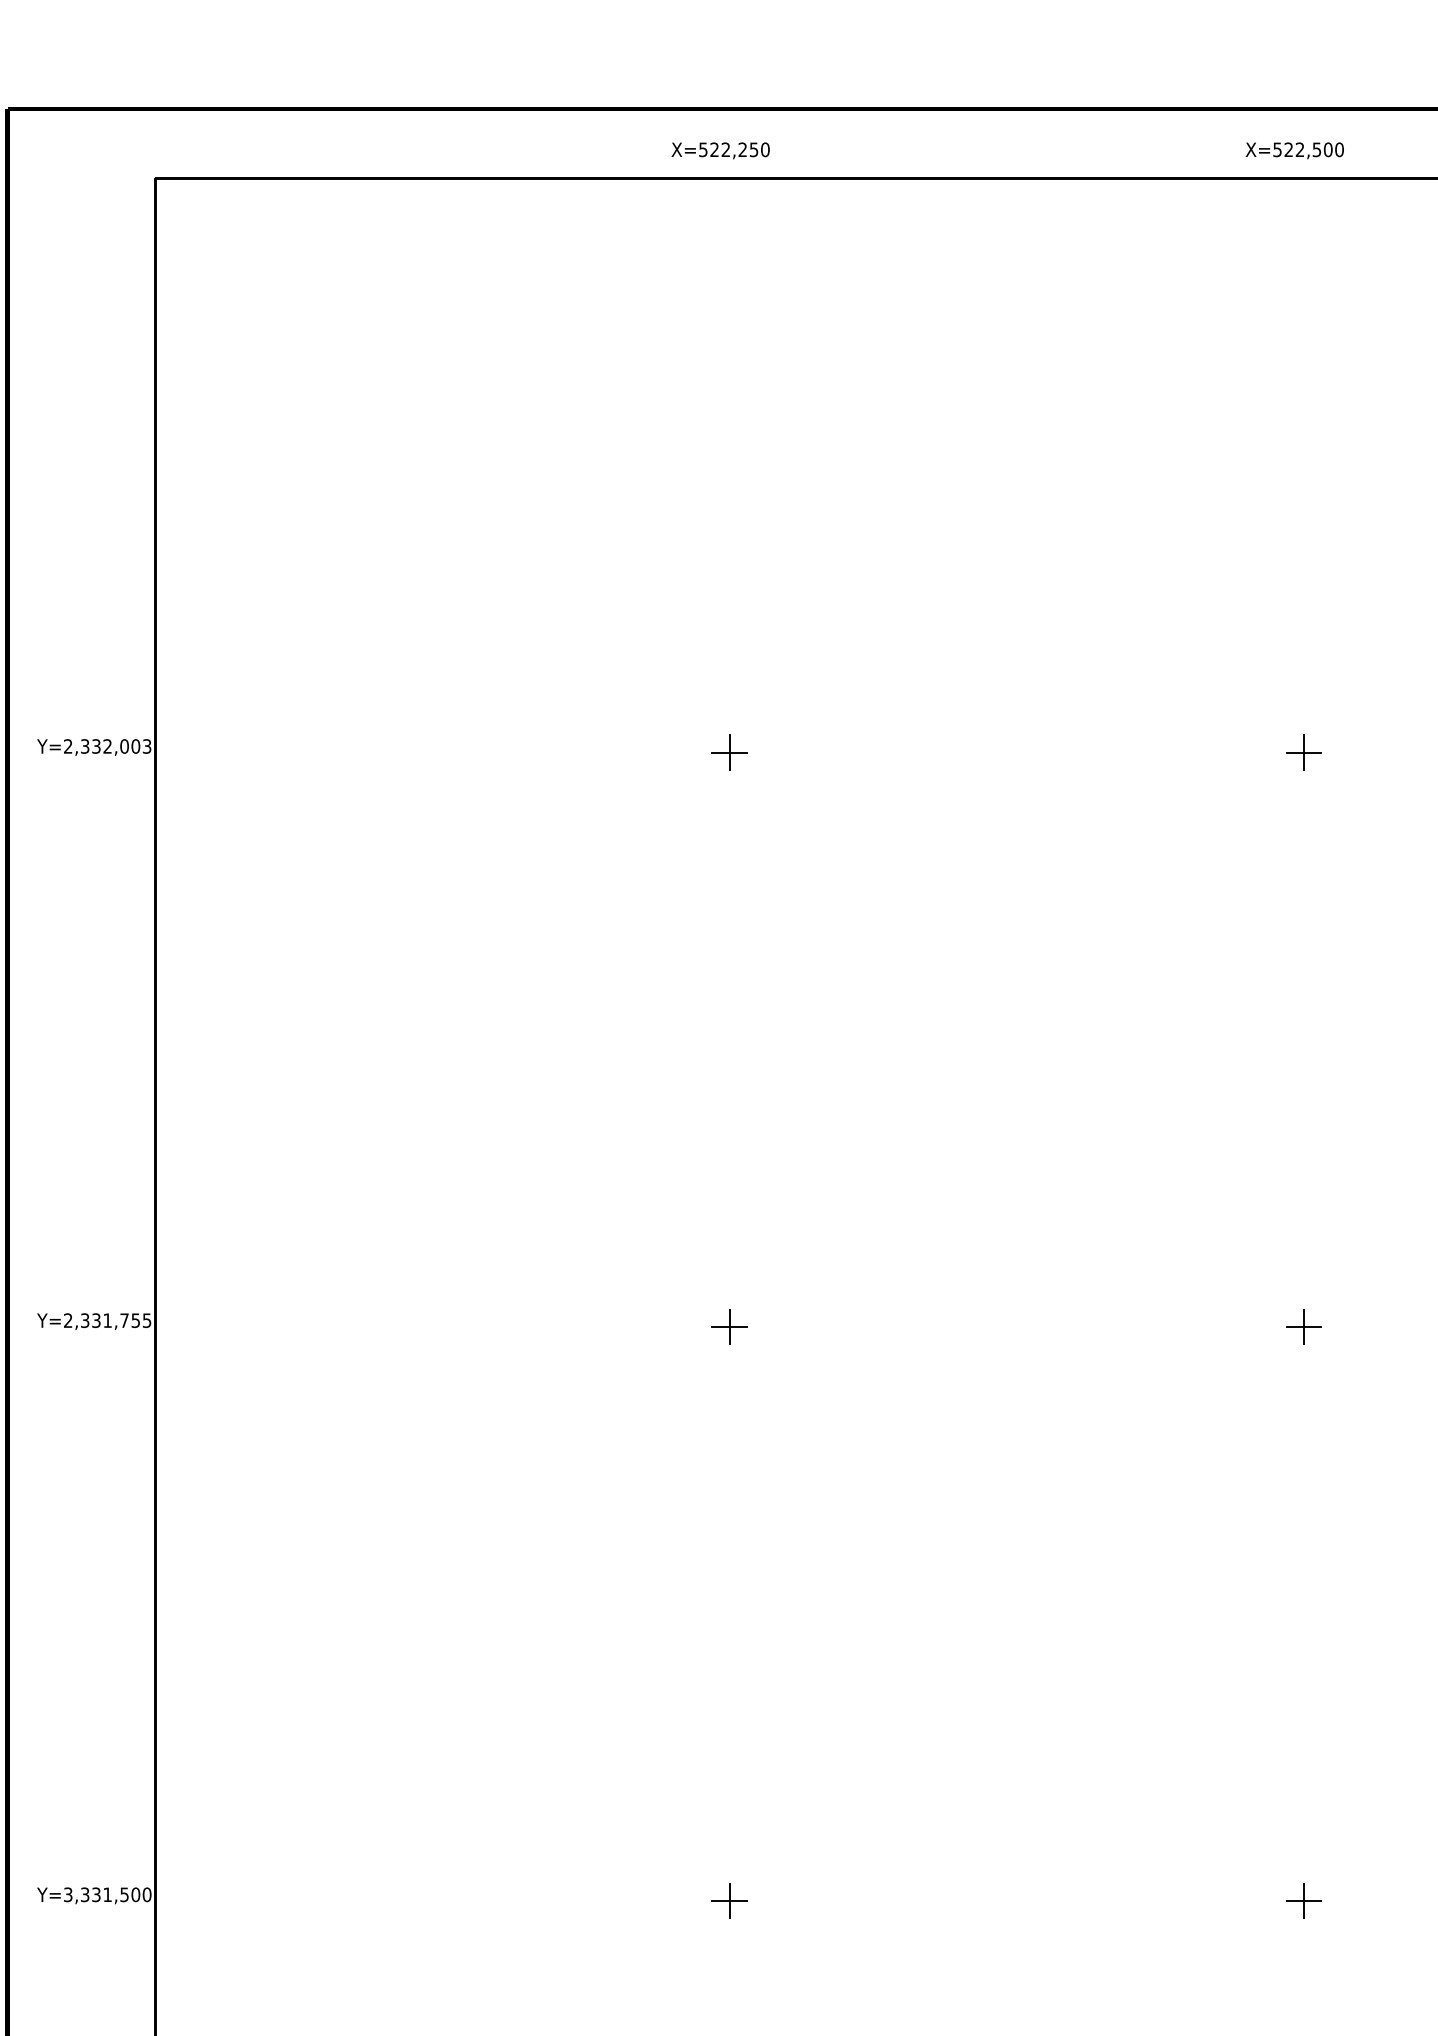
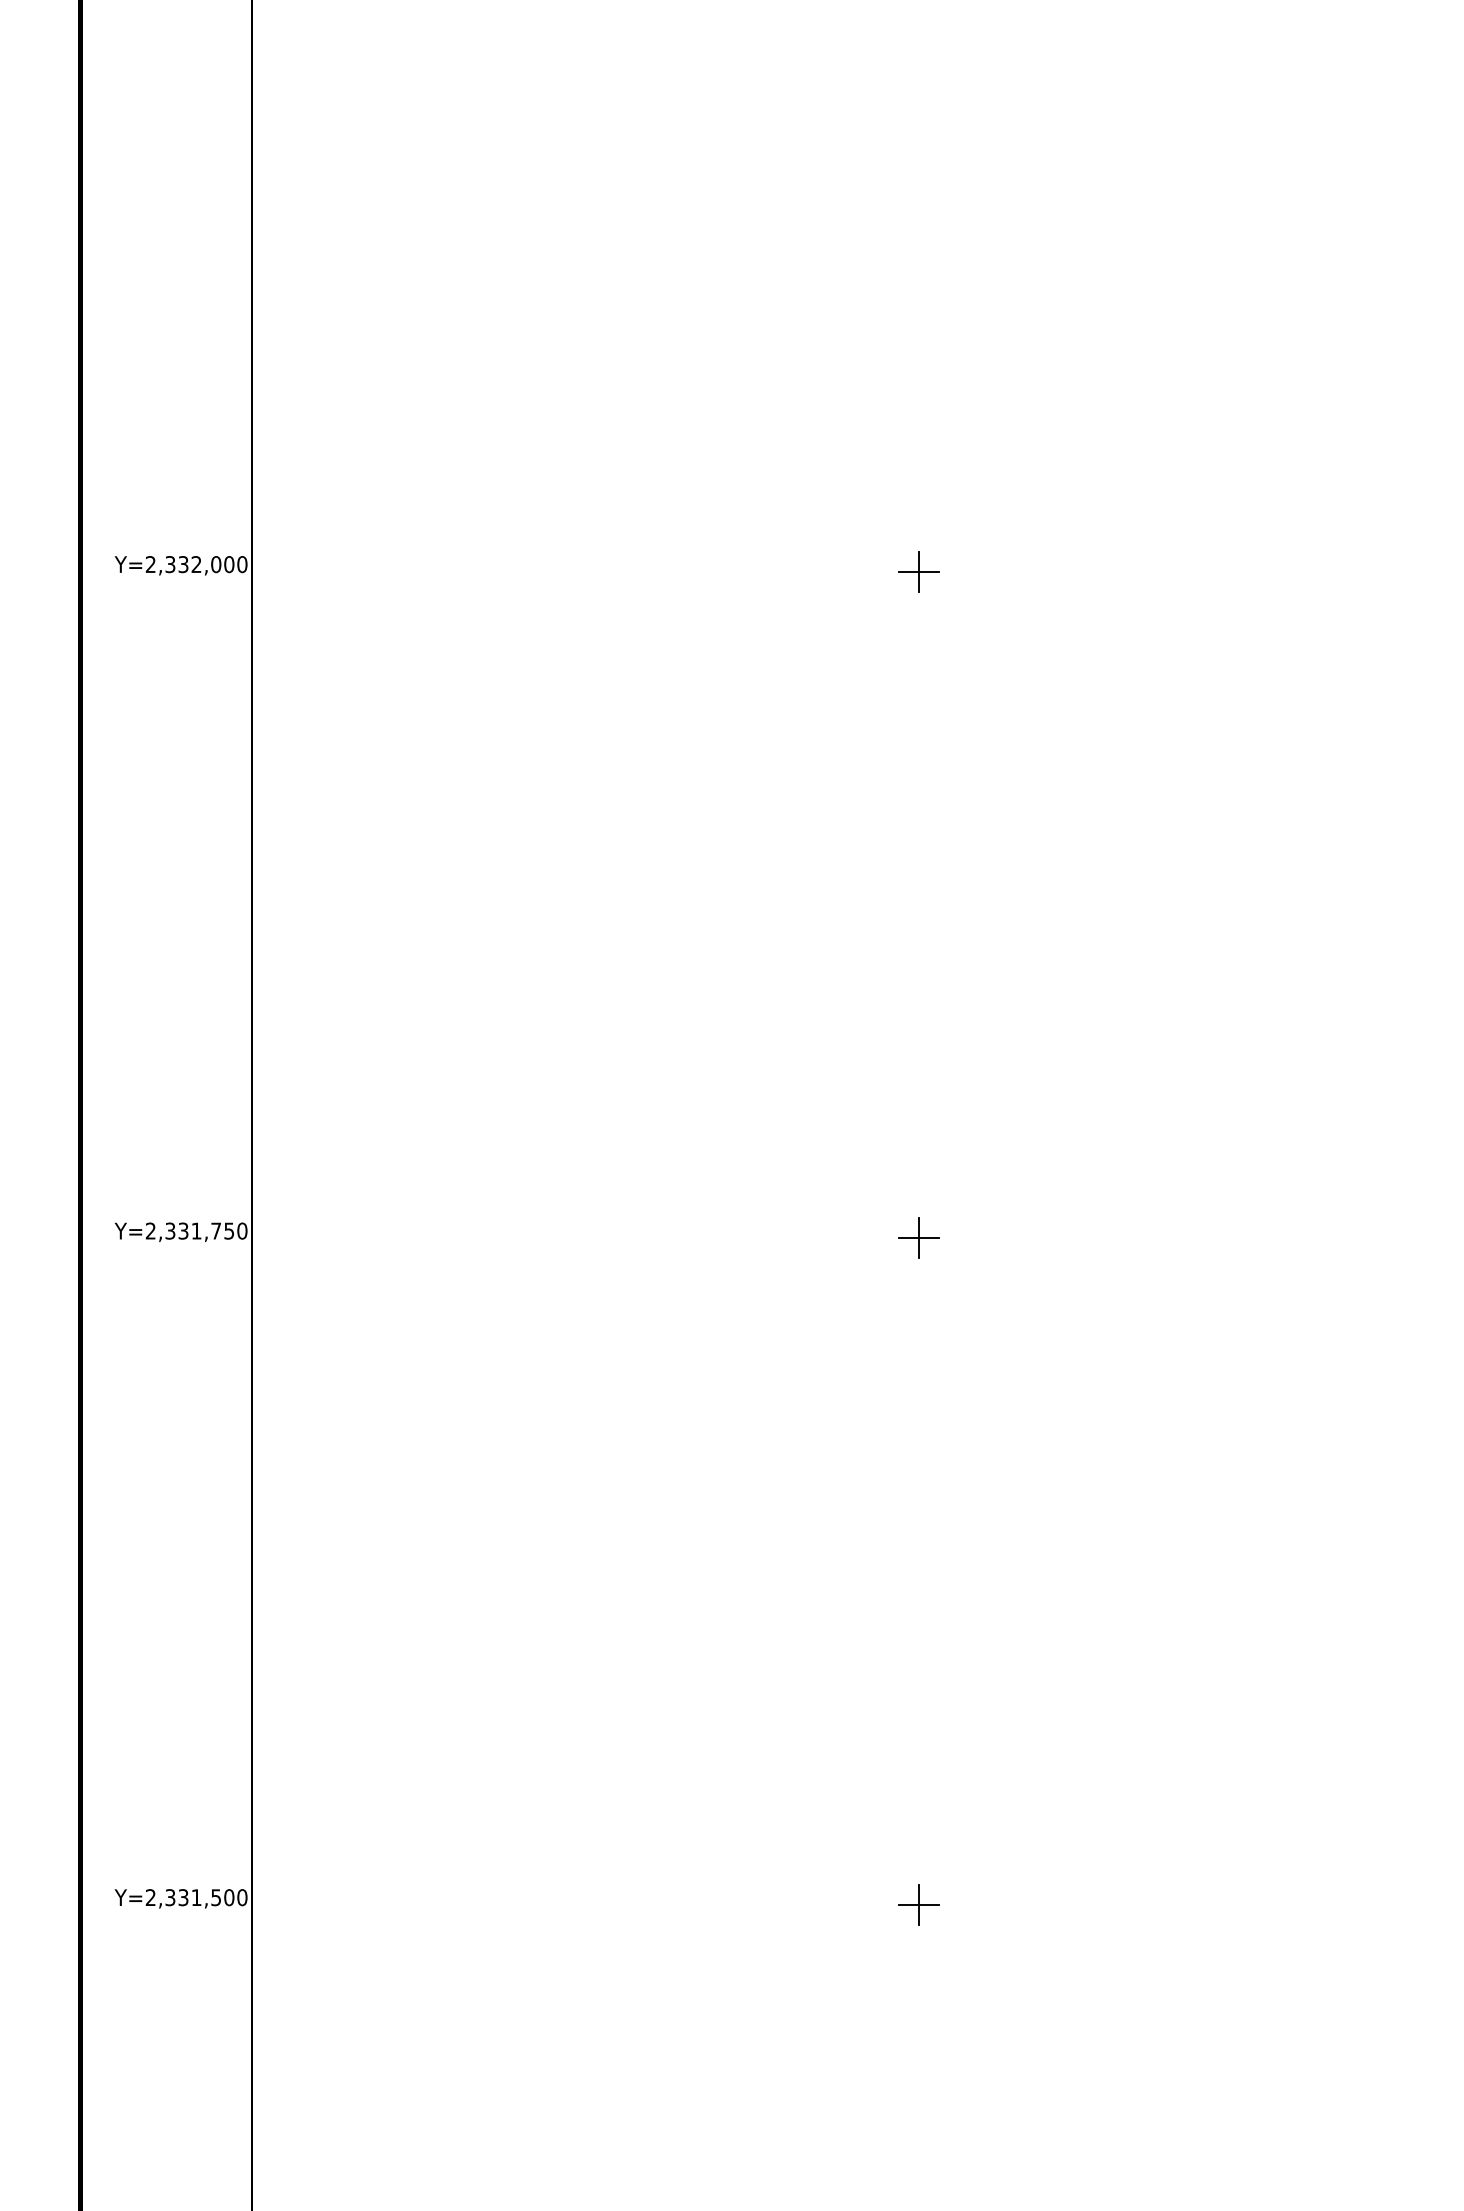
text: (146, 746) -> (241, 564), Y=2,332,003 -> Y=2,332,000
text: (146, 1320) -> (241, 1230), Y=2,331,755 -> Y=2,331,750
text: (68, 1895) -> (151, 1898), Y=3,331,500 -> Y=2,331,500

